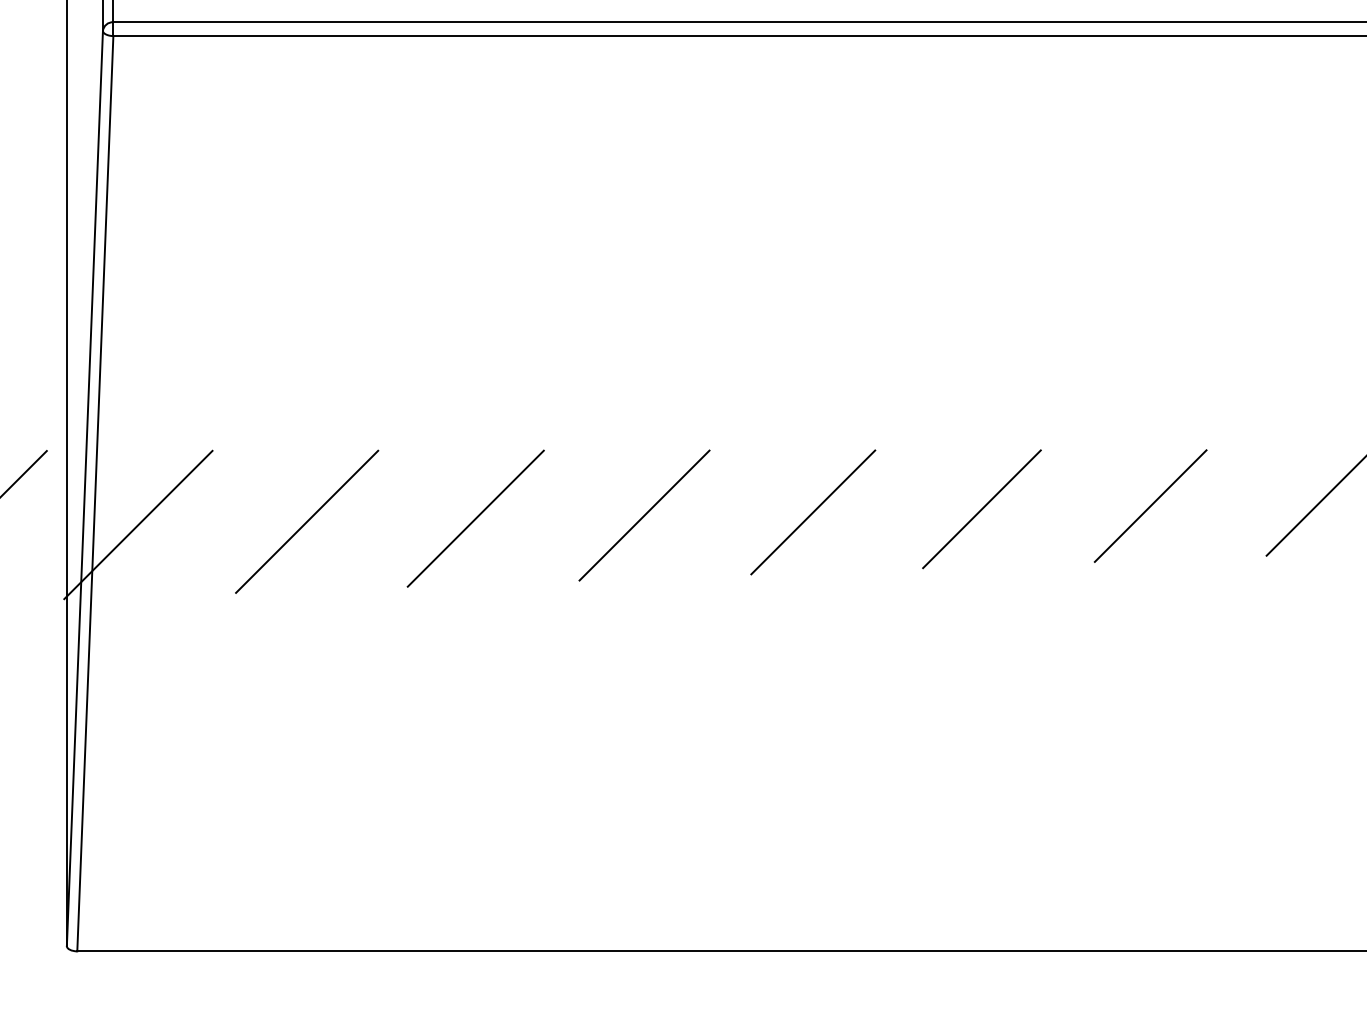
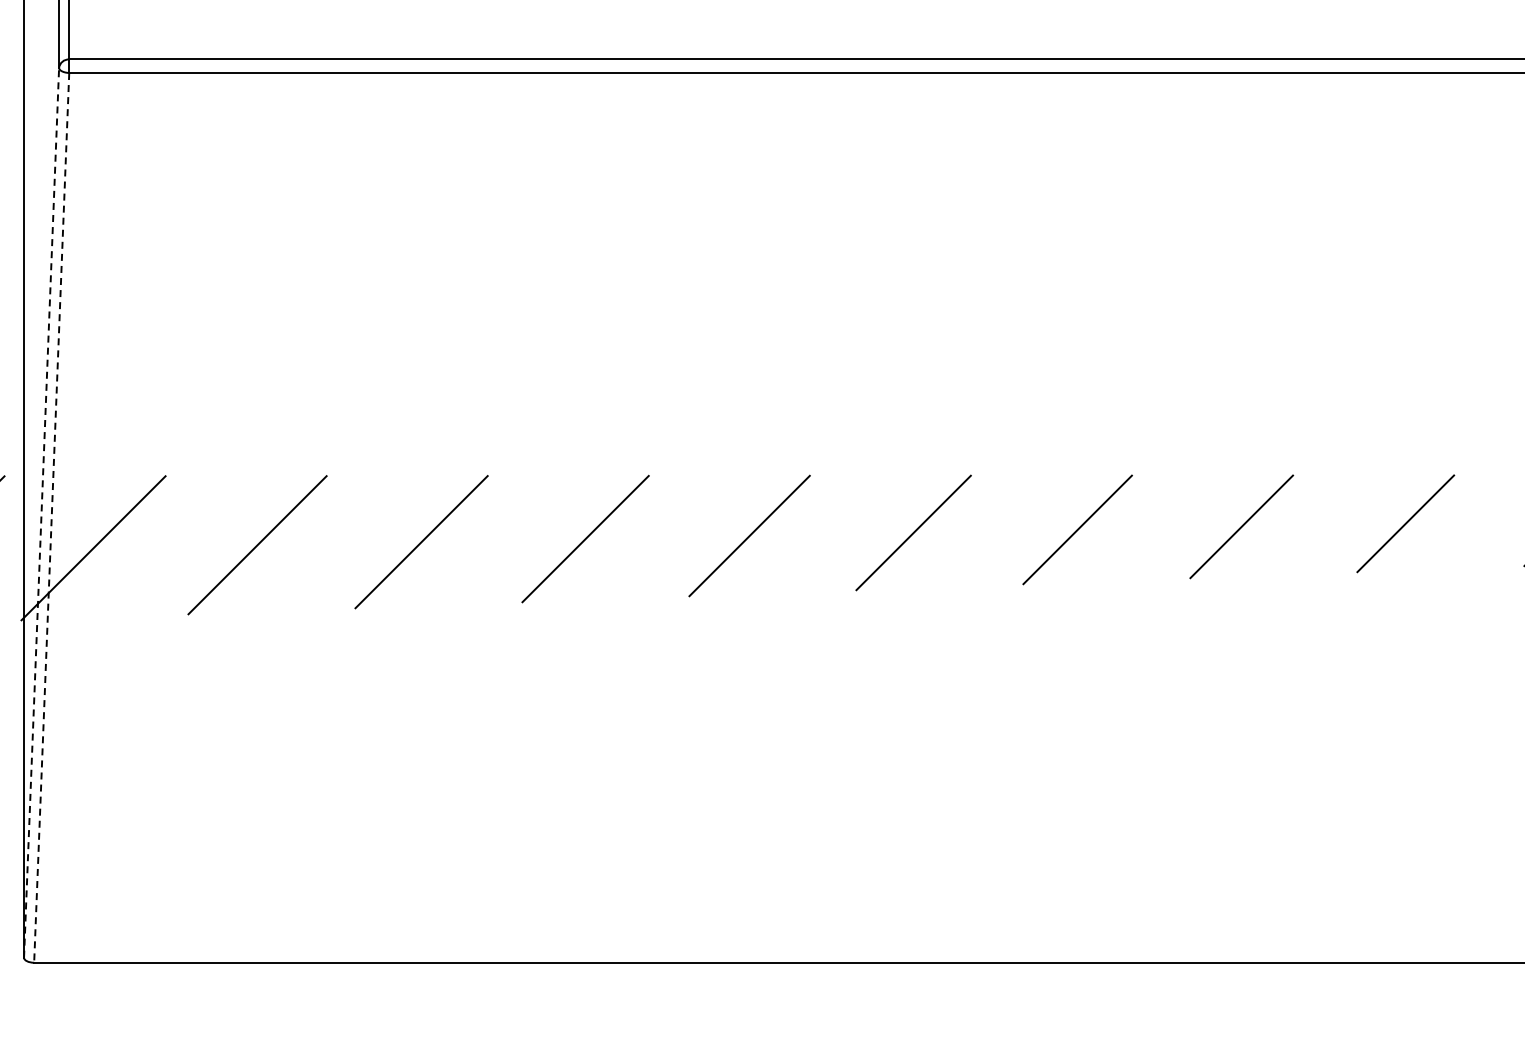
line: (84, 488) -> (41, 512), solid -> dashed
line: (95, 494) -> (51, 518), solid -> dashed

